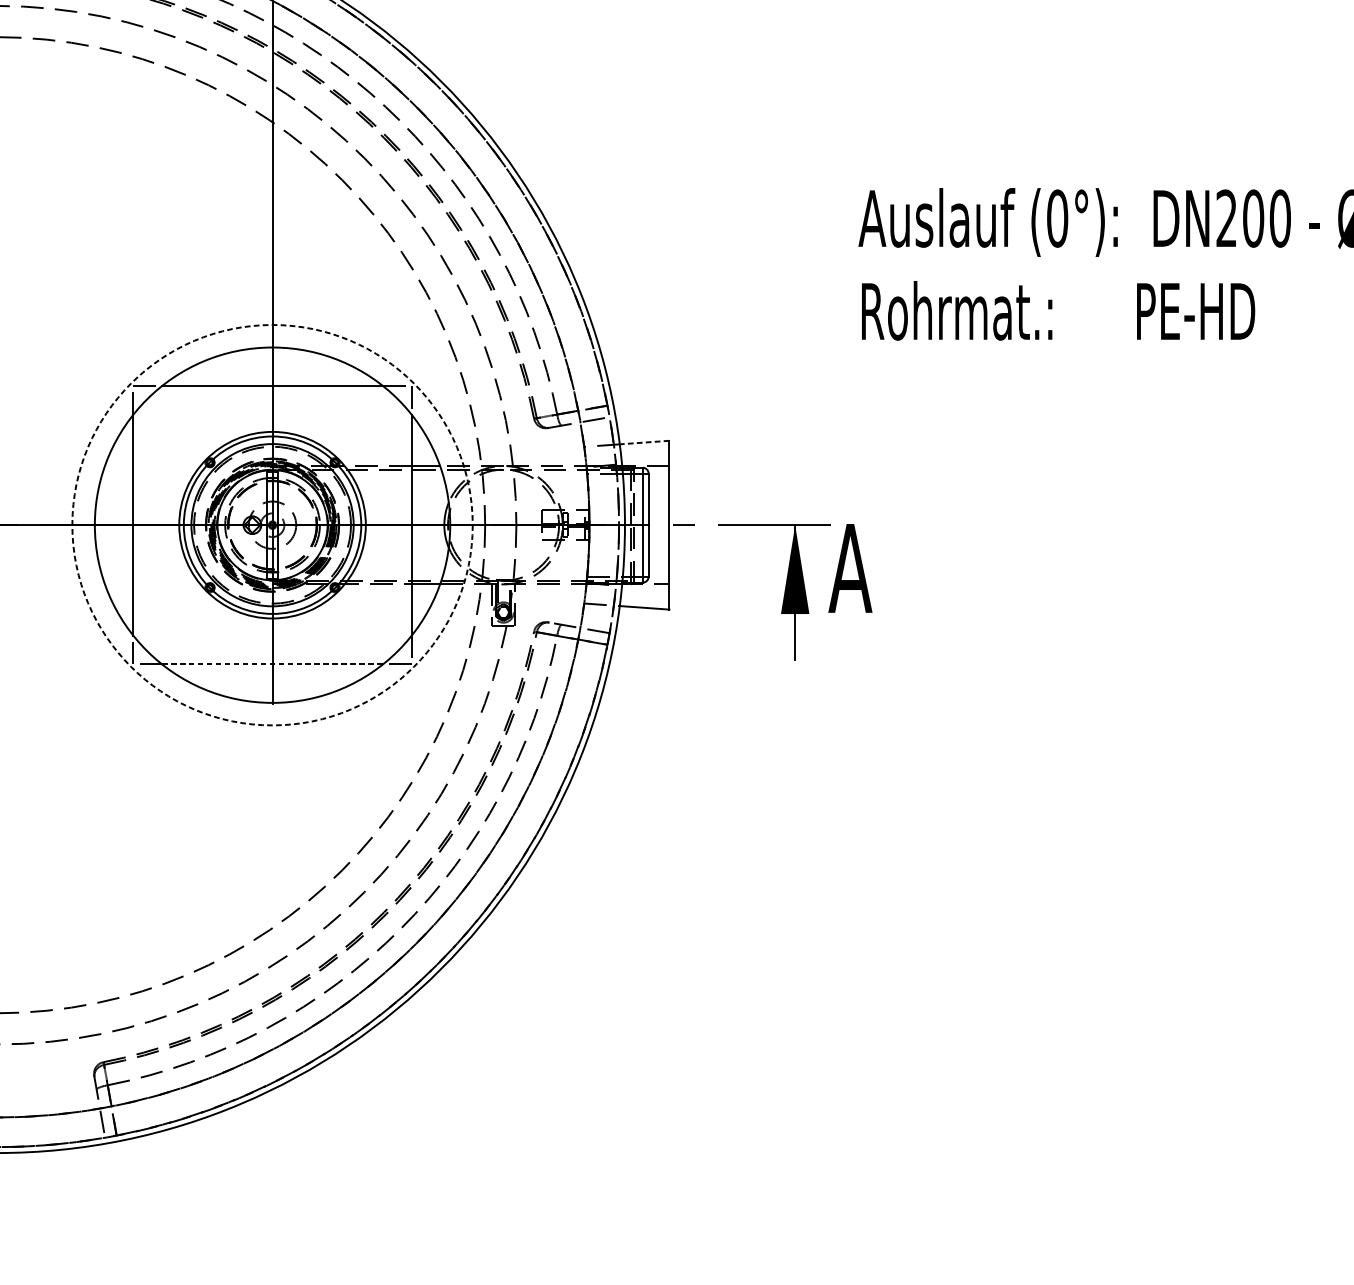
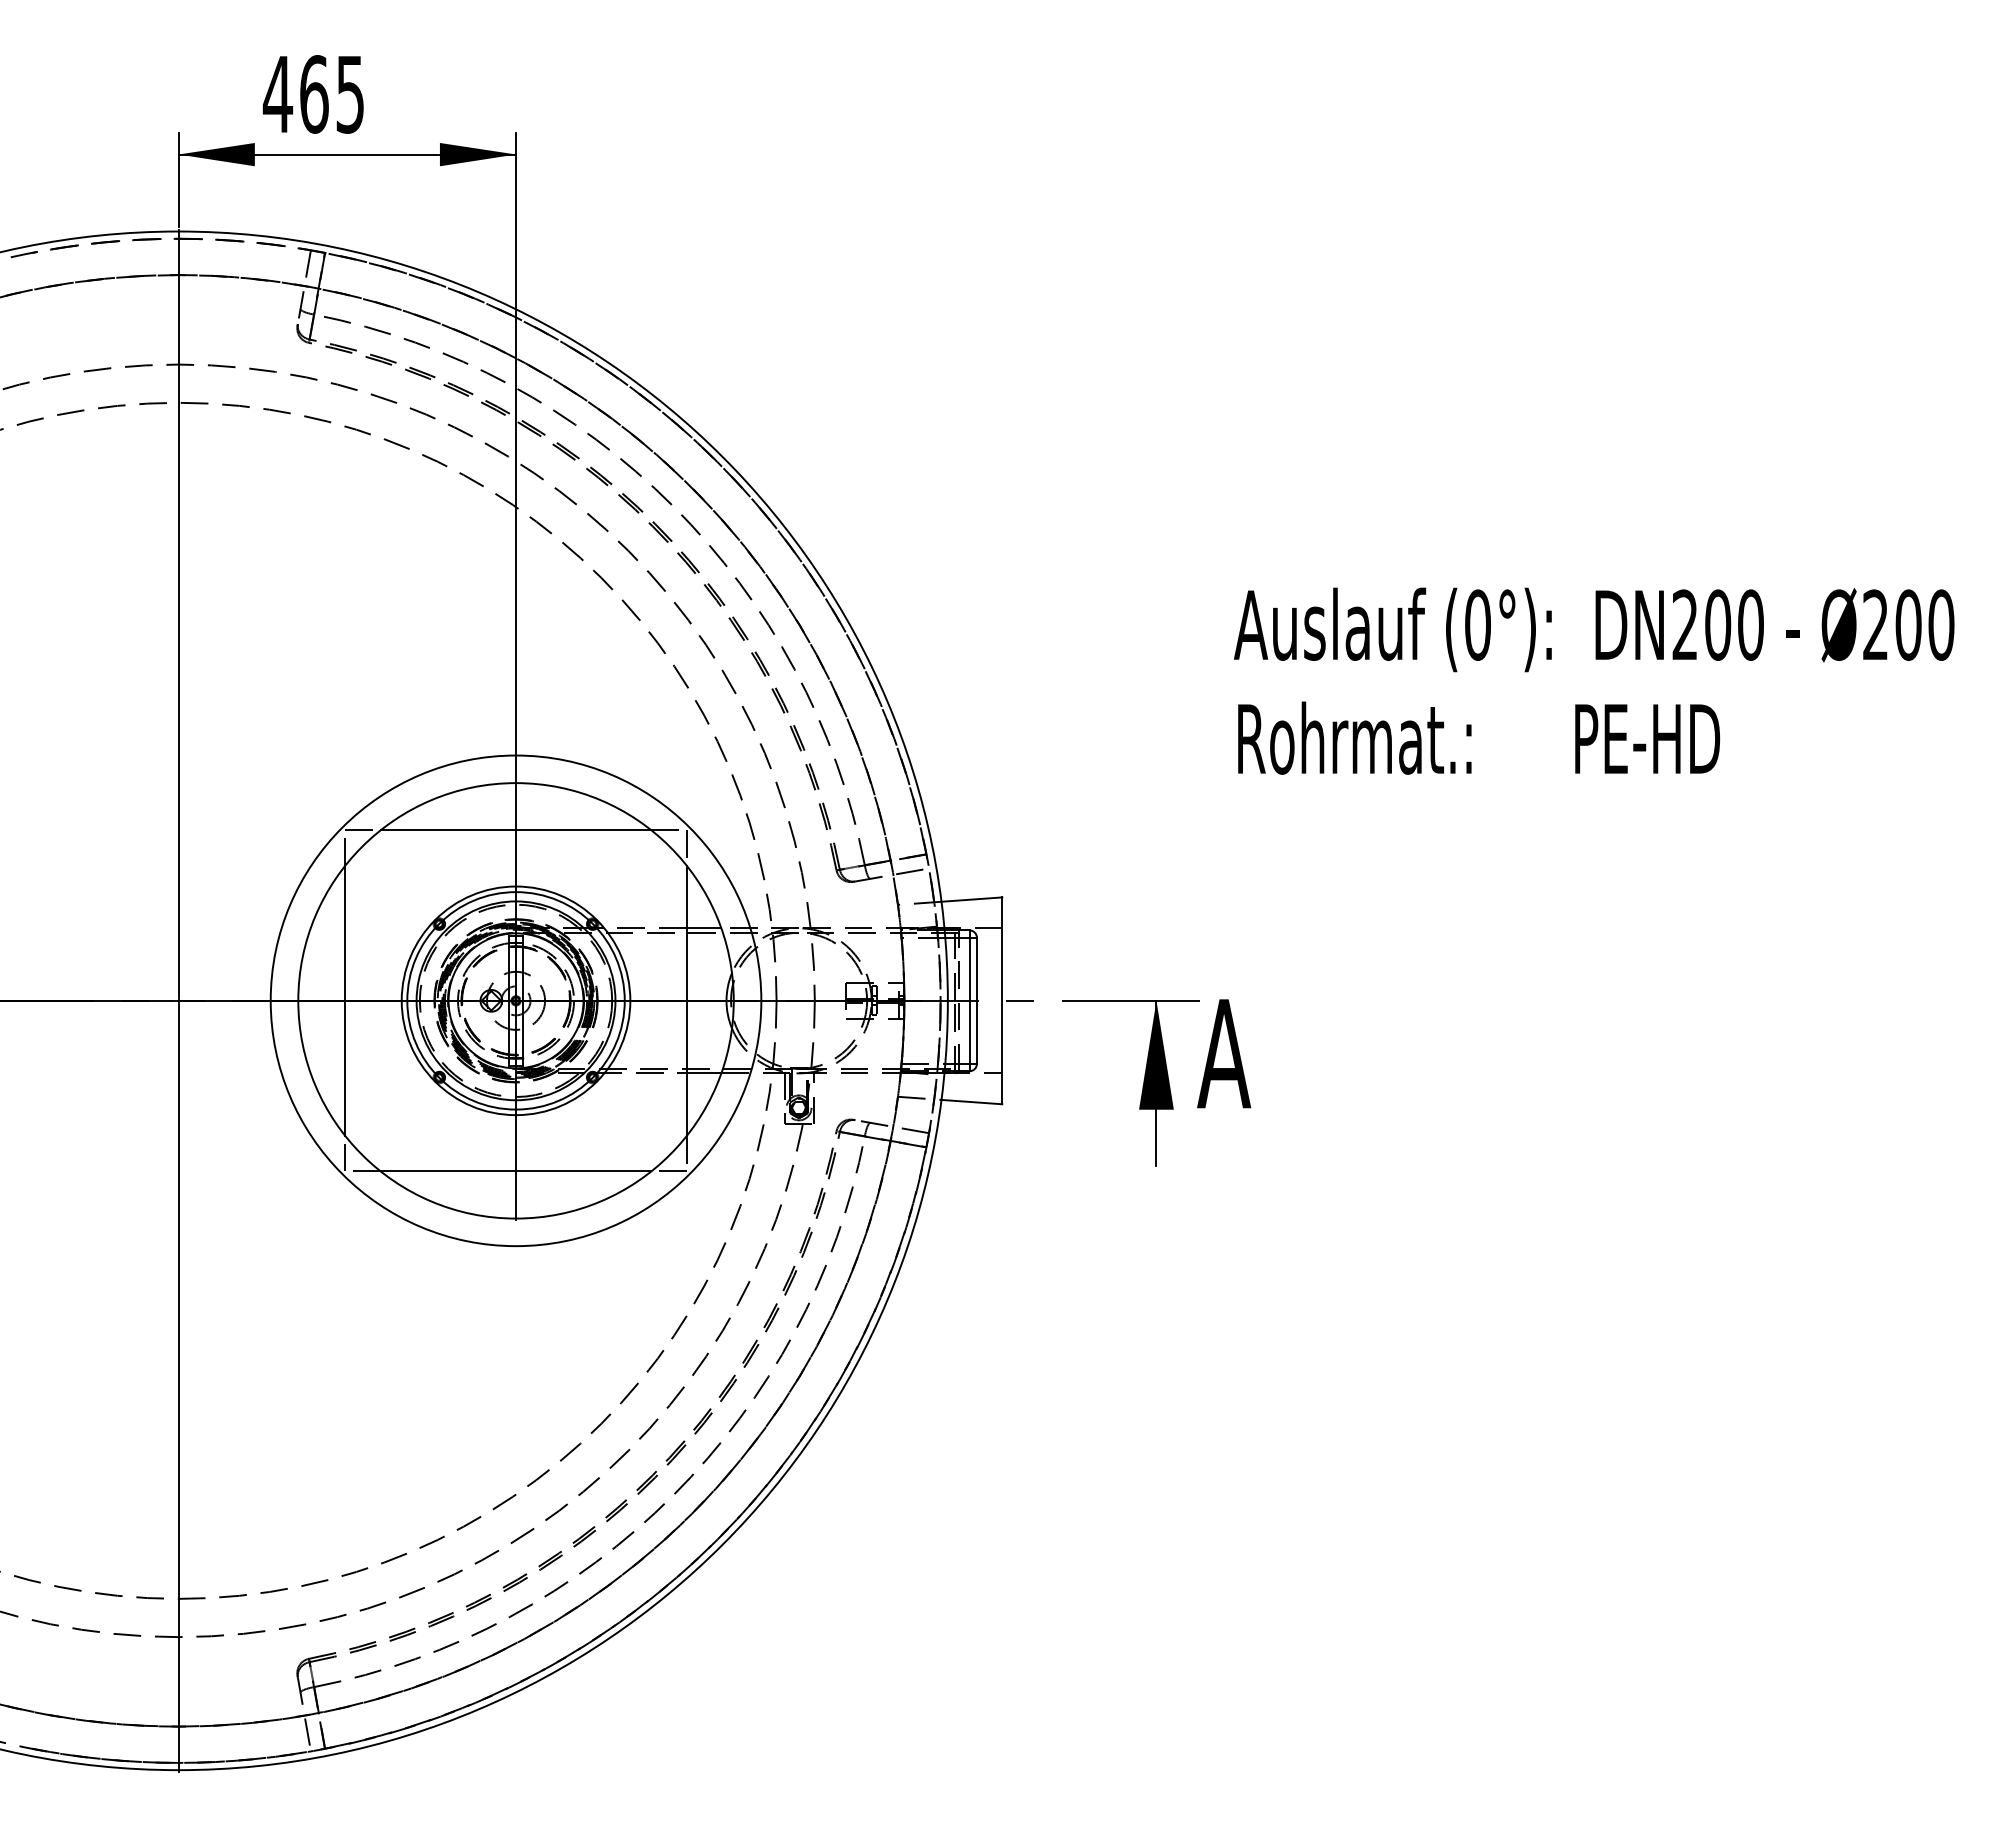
line: (644, 442) -> (971, 899), dashed -> solid
circle: (272, 524) -> (515, 1000), dashed -> solid
line: (272, 664) -> (515, 1171), dashed -> solid

